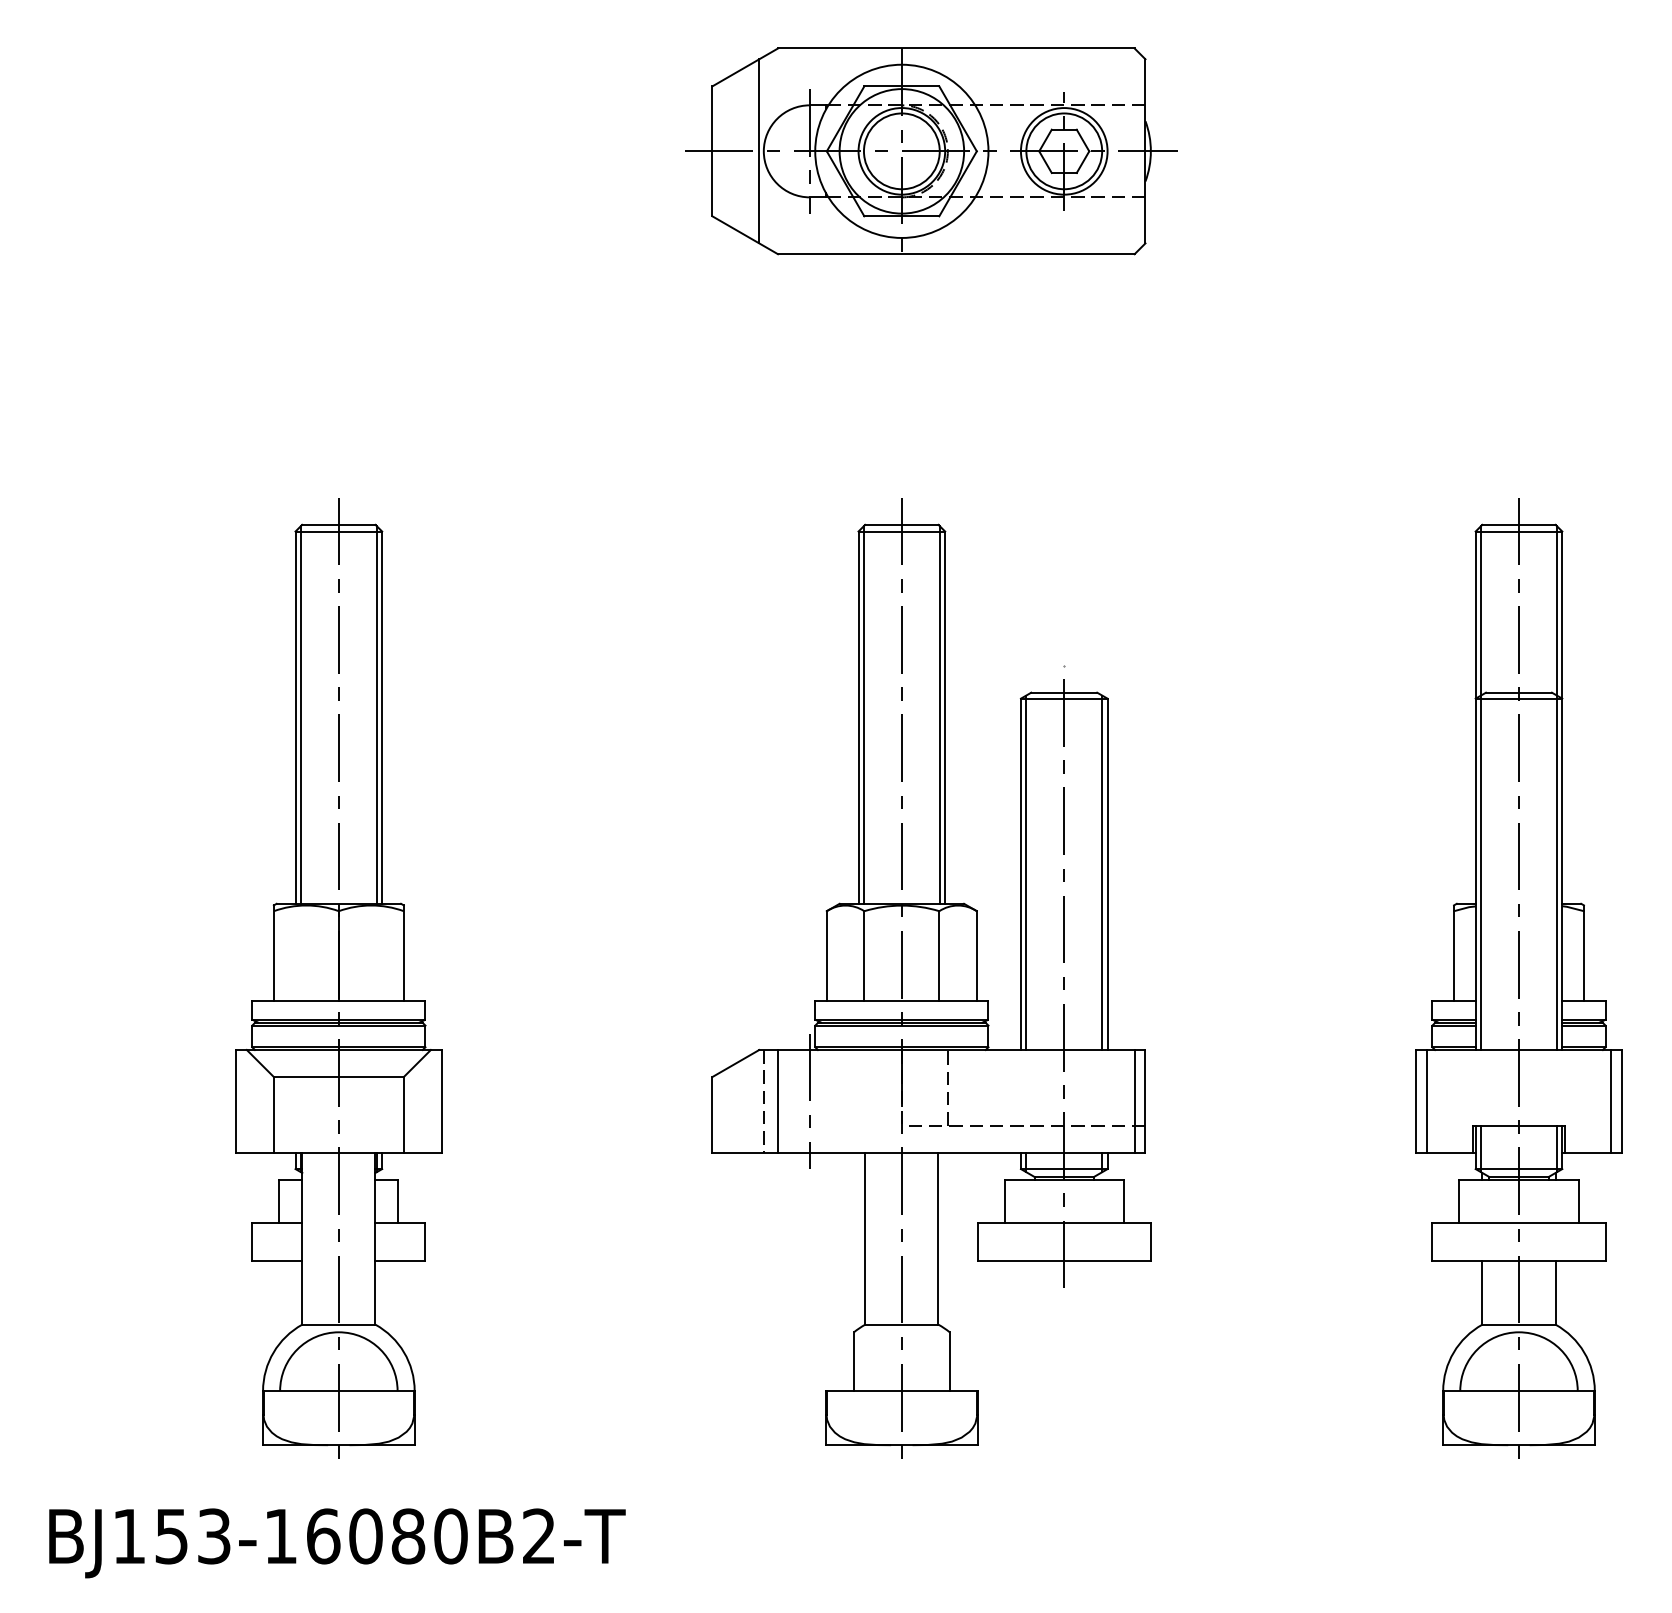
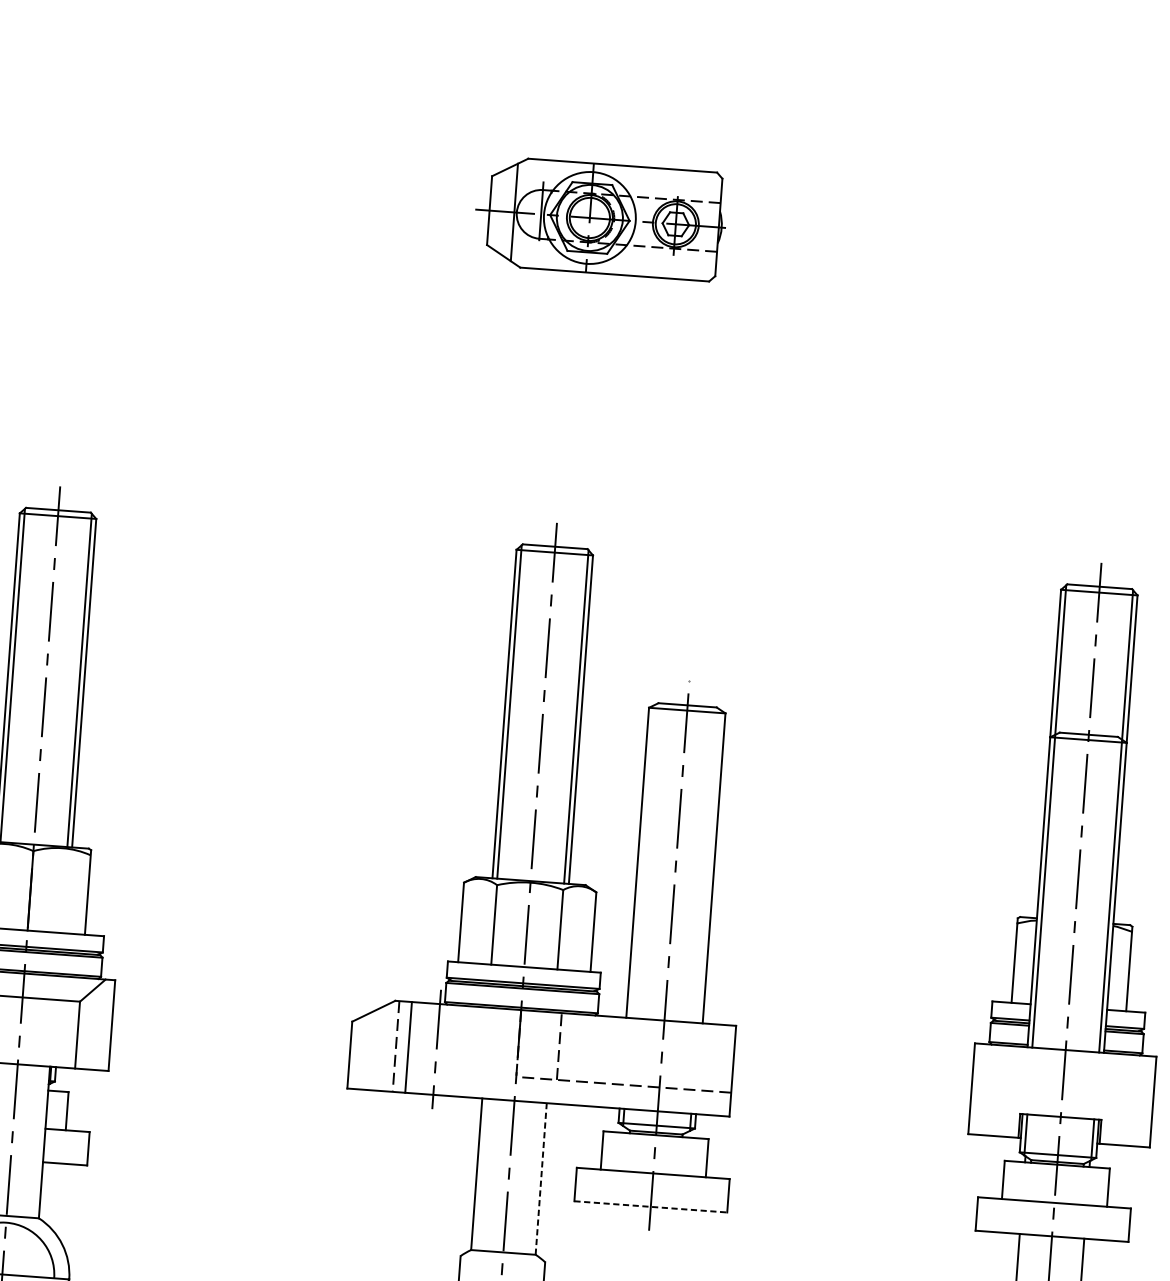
part: (931, 151) -> (605, 219), size x0.6
line: (1026, 872) -> (642, 861), removed
line: (1102, 872) -> (709, 866), removed
line: (1134, 1100) -> (723, 1069), removed
line: (1426, 1100) -> (980, 1088), removed
line: (1611, 1100) -> (1144, 1100), removed
line: (938, 1238) -> (541, 1178), solid -> dashed
line: (1064, 1261) -> (651, 1207), solid -> dashed

